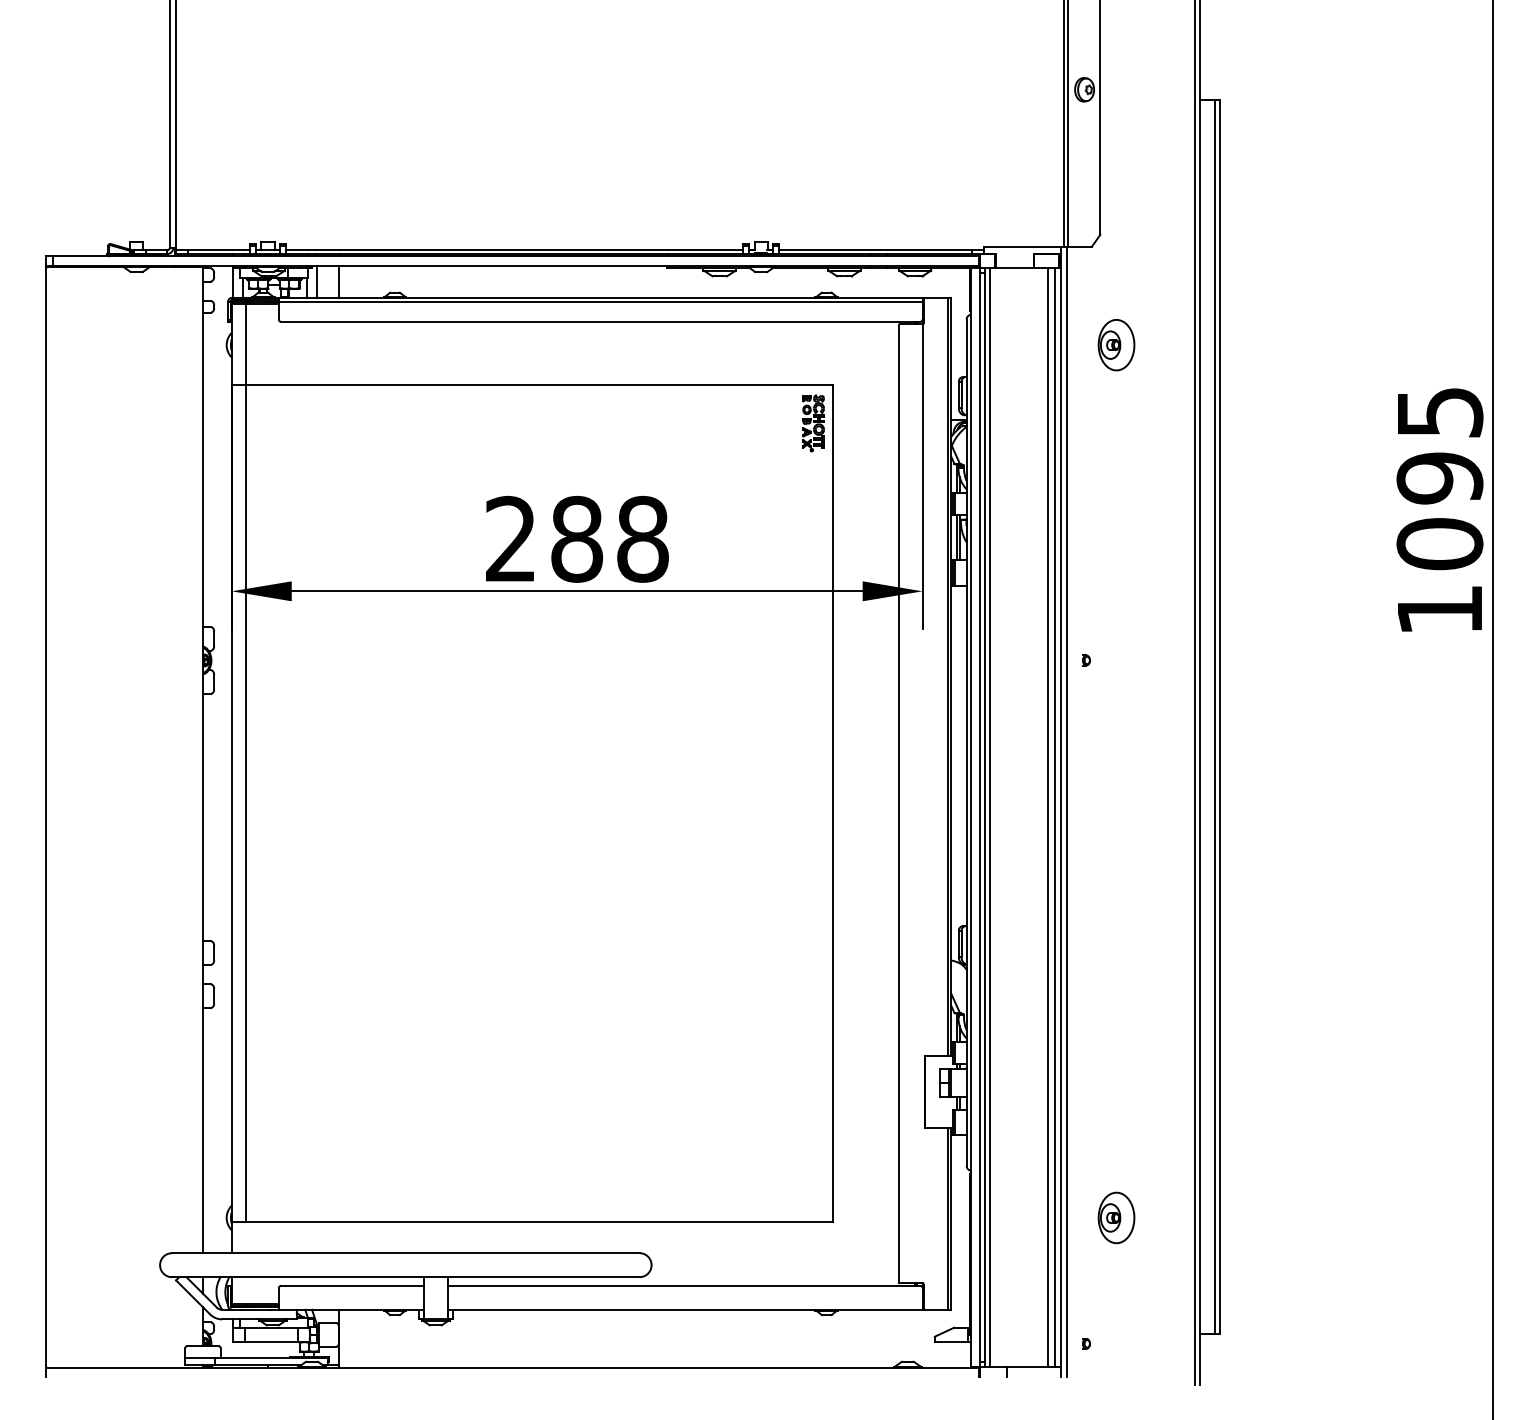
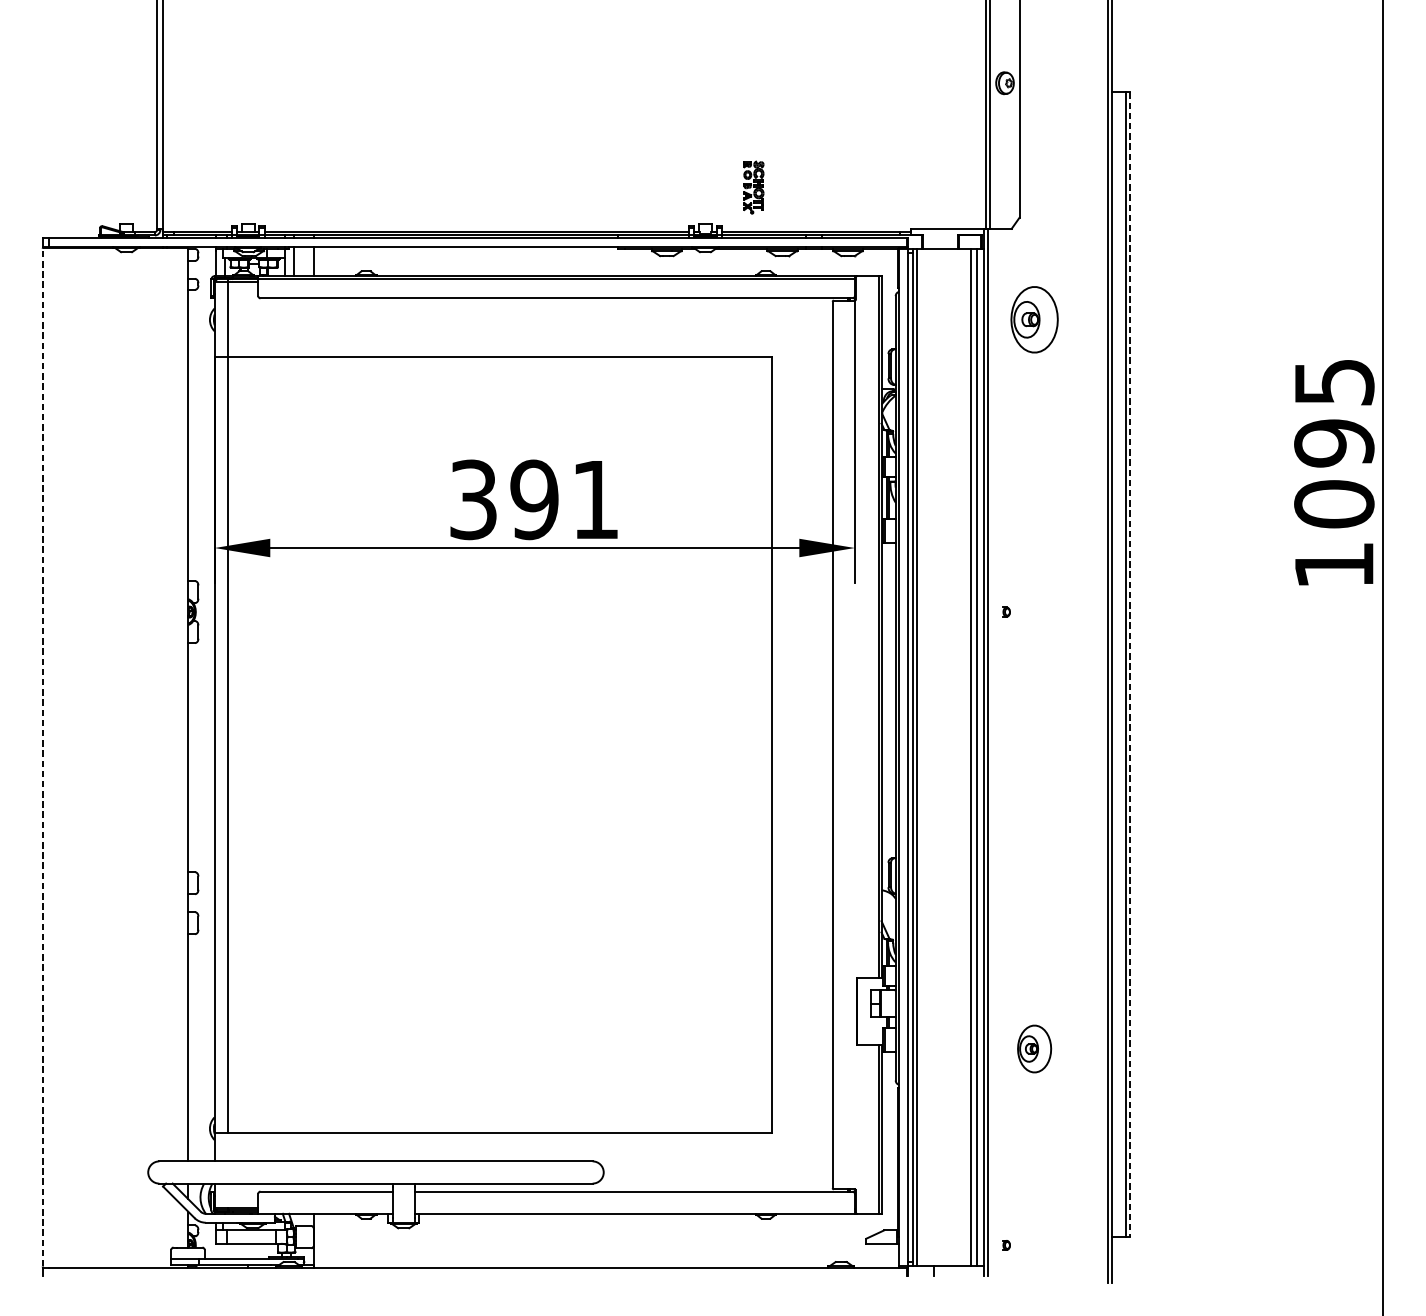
part: (1116, 345) -> (1034, 320), size x1.4
part: (813, 423) -> (753, 187), moved
text: (577, 538) -> (535, 499), 288 -> 391
line: (1219, 717) -> (1130, 664), solid -> dashed
line: (46, 817) -> (42, 757), solid -> dashed
part: (1116, 1217) -> (1034, 1048), moved

